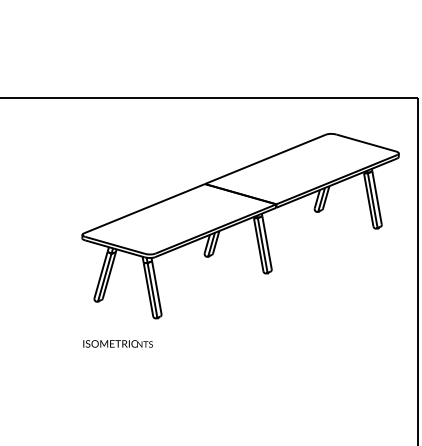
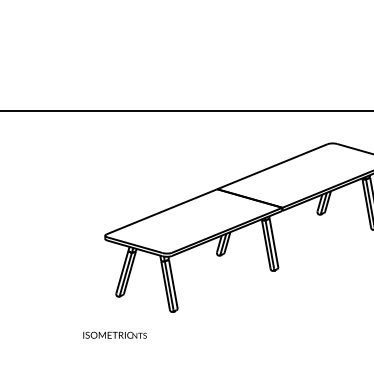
text: (117, 343) -> (114, 334), moved

